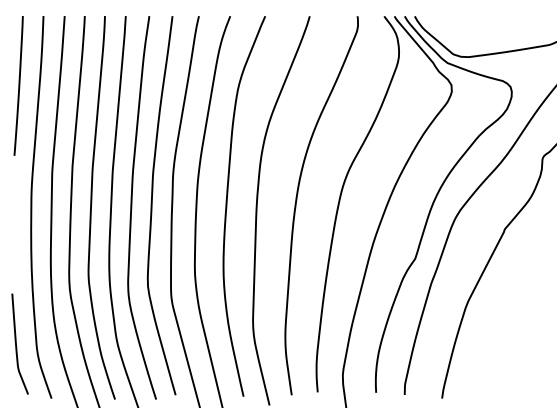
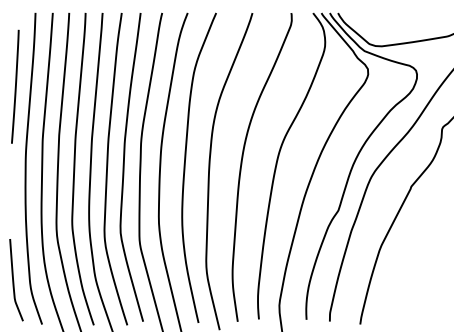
line: (18, 85) -> (15, 86), moved

